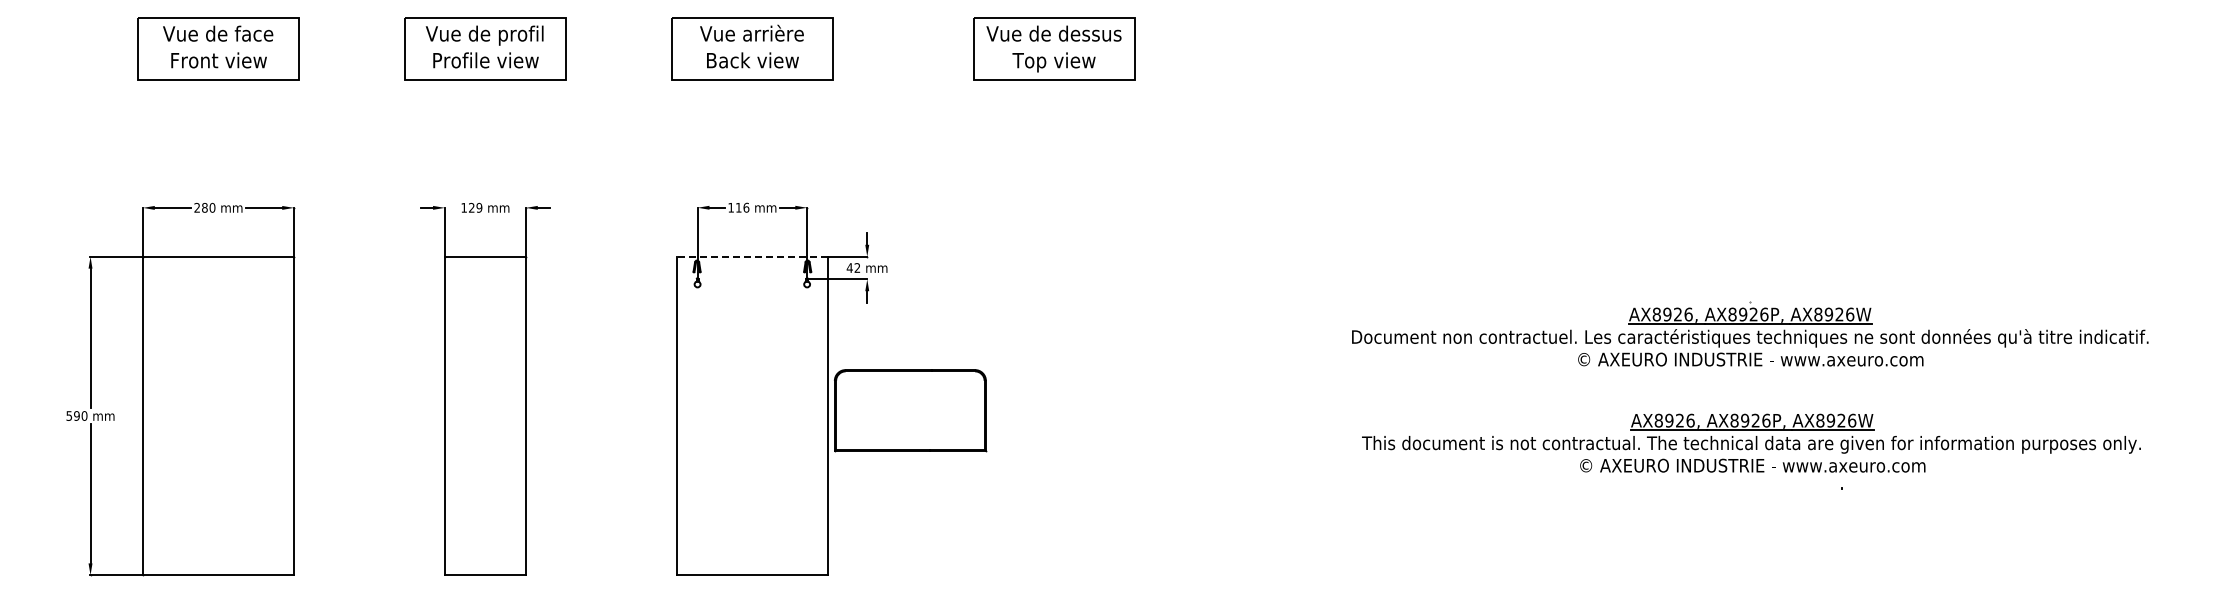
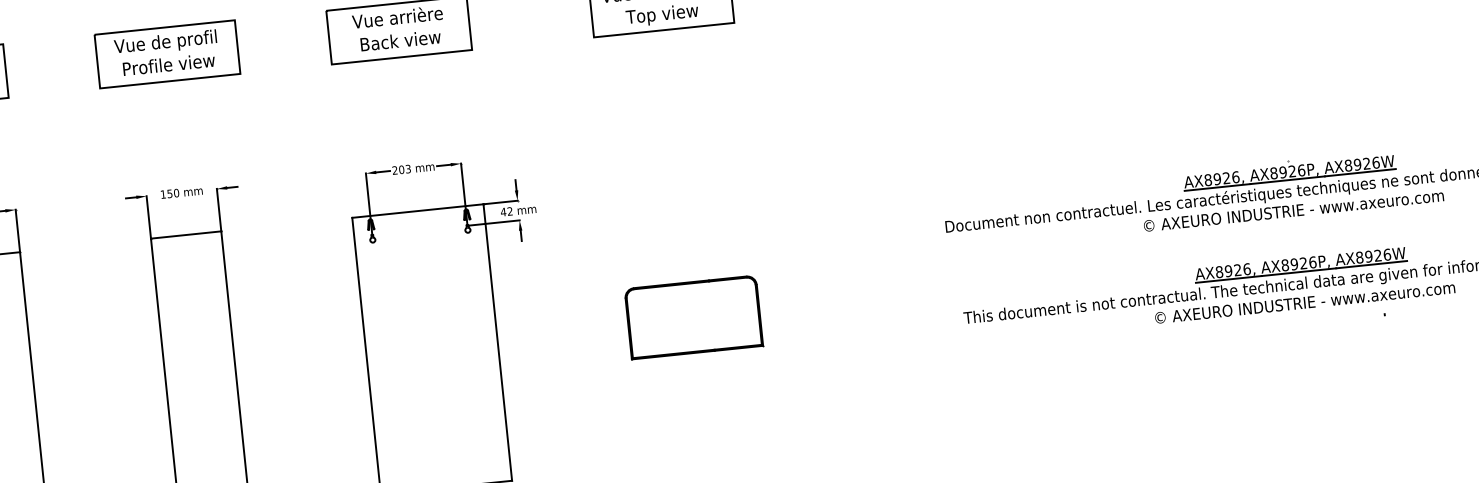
text: (475, 207) -> (173, 193), 129 -> 150
text: (738, 207) -> (401, 169), 116 -> 203
line: (752, 256) -> (417, 210), dashed -> solid
part: (910, 410) -> (693, 317), moved

